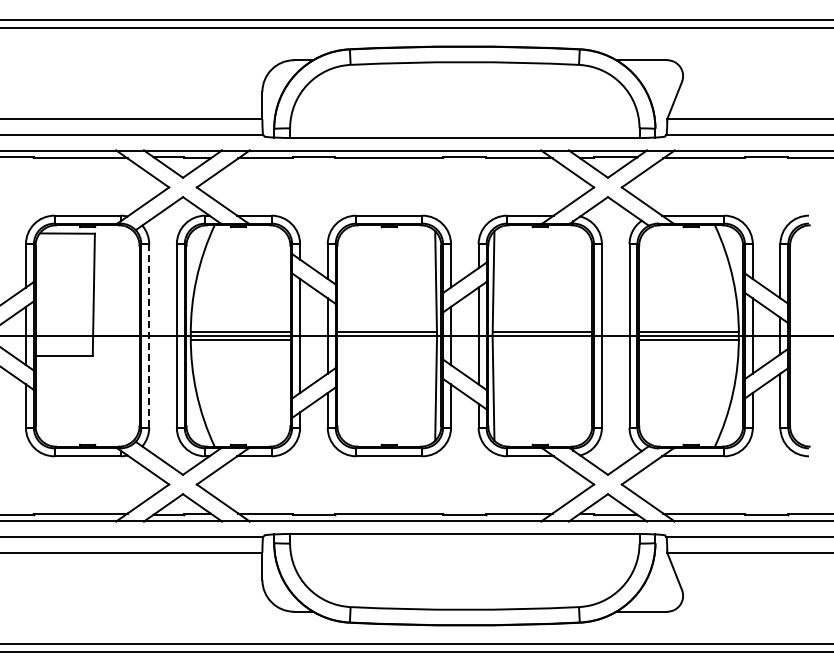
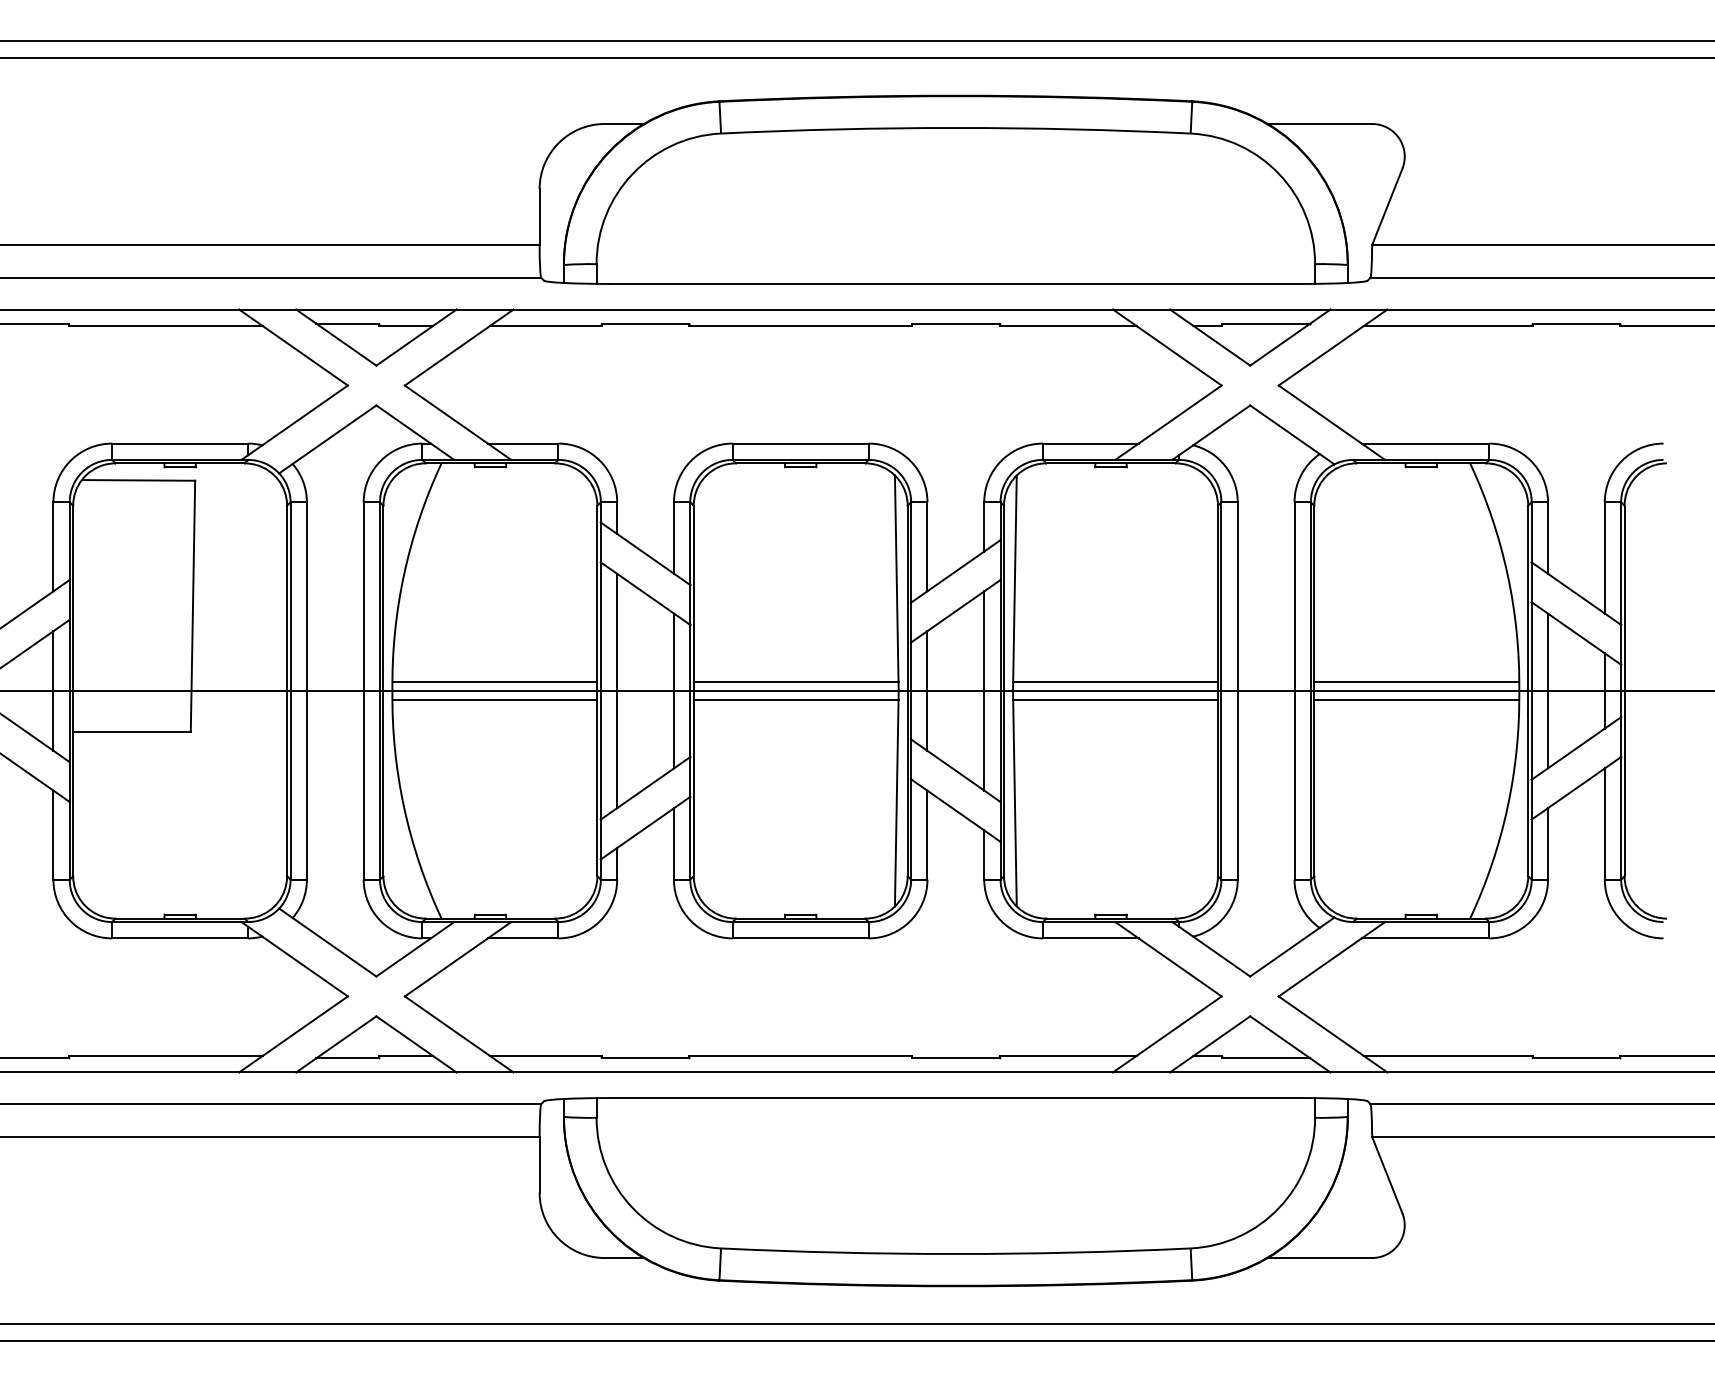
line: (149, 336) -> (307, 692), dashed -> solid
line: (386, 340) -> (794, 700), added
line: (542, 340) -> (1115, 700), added

